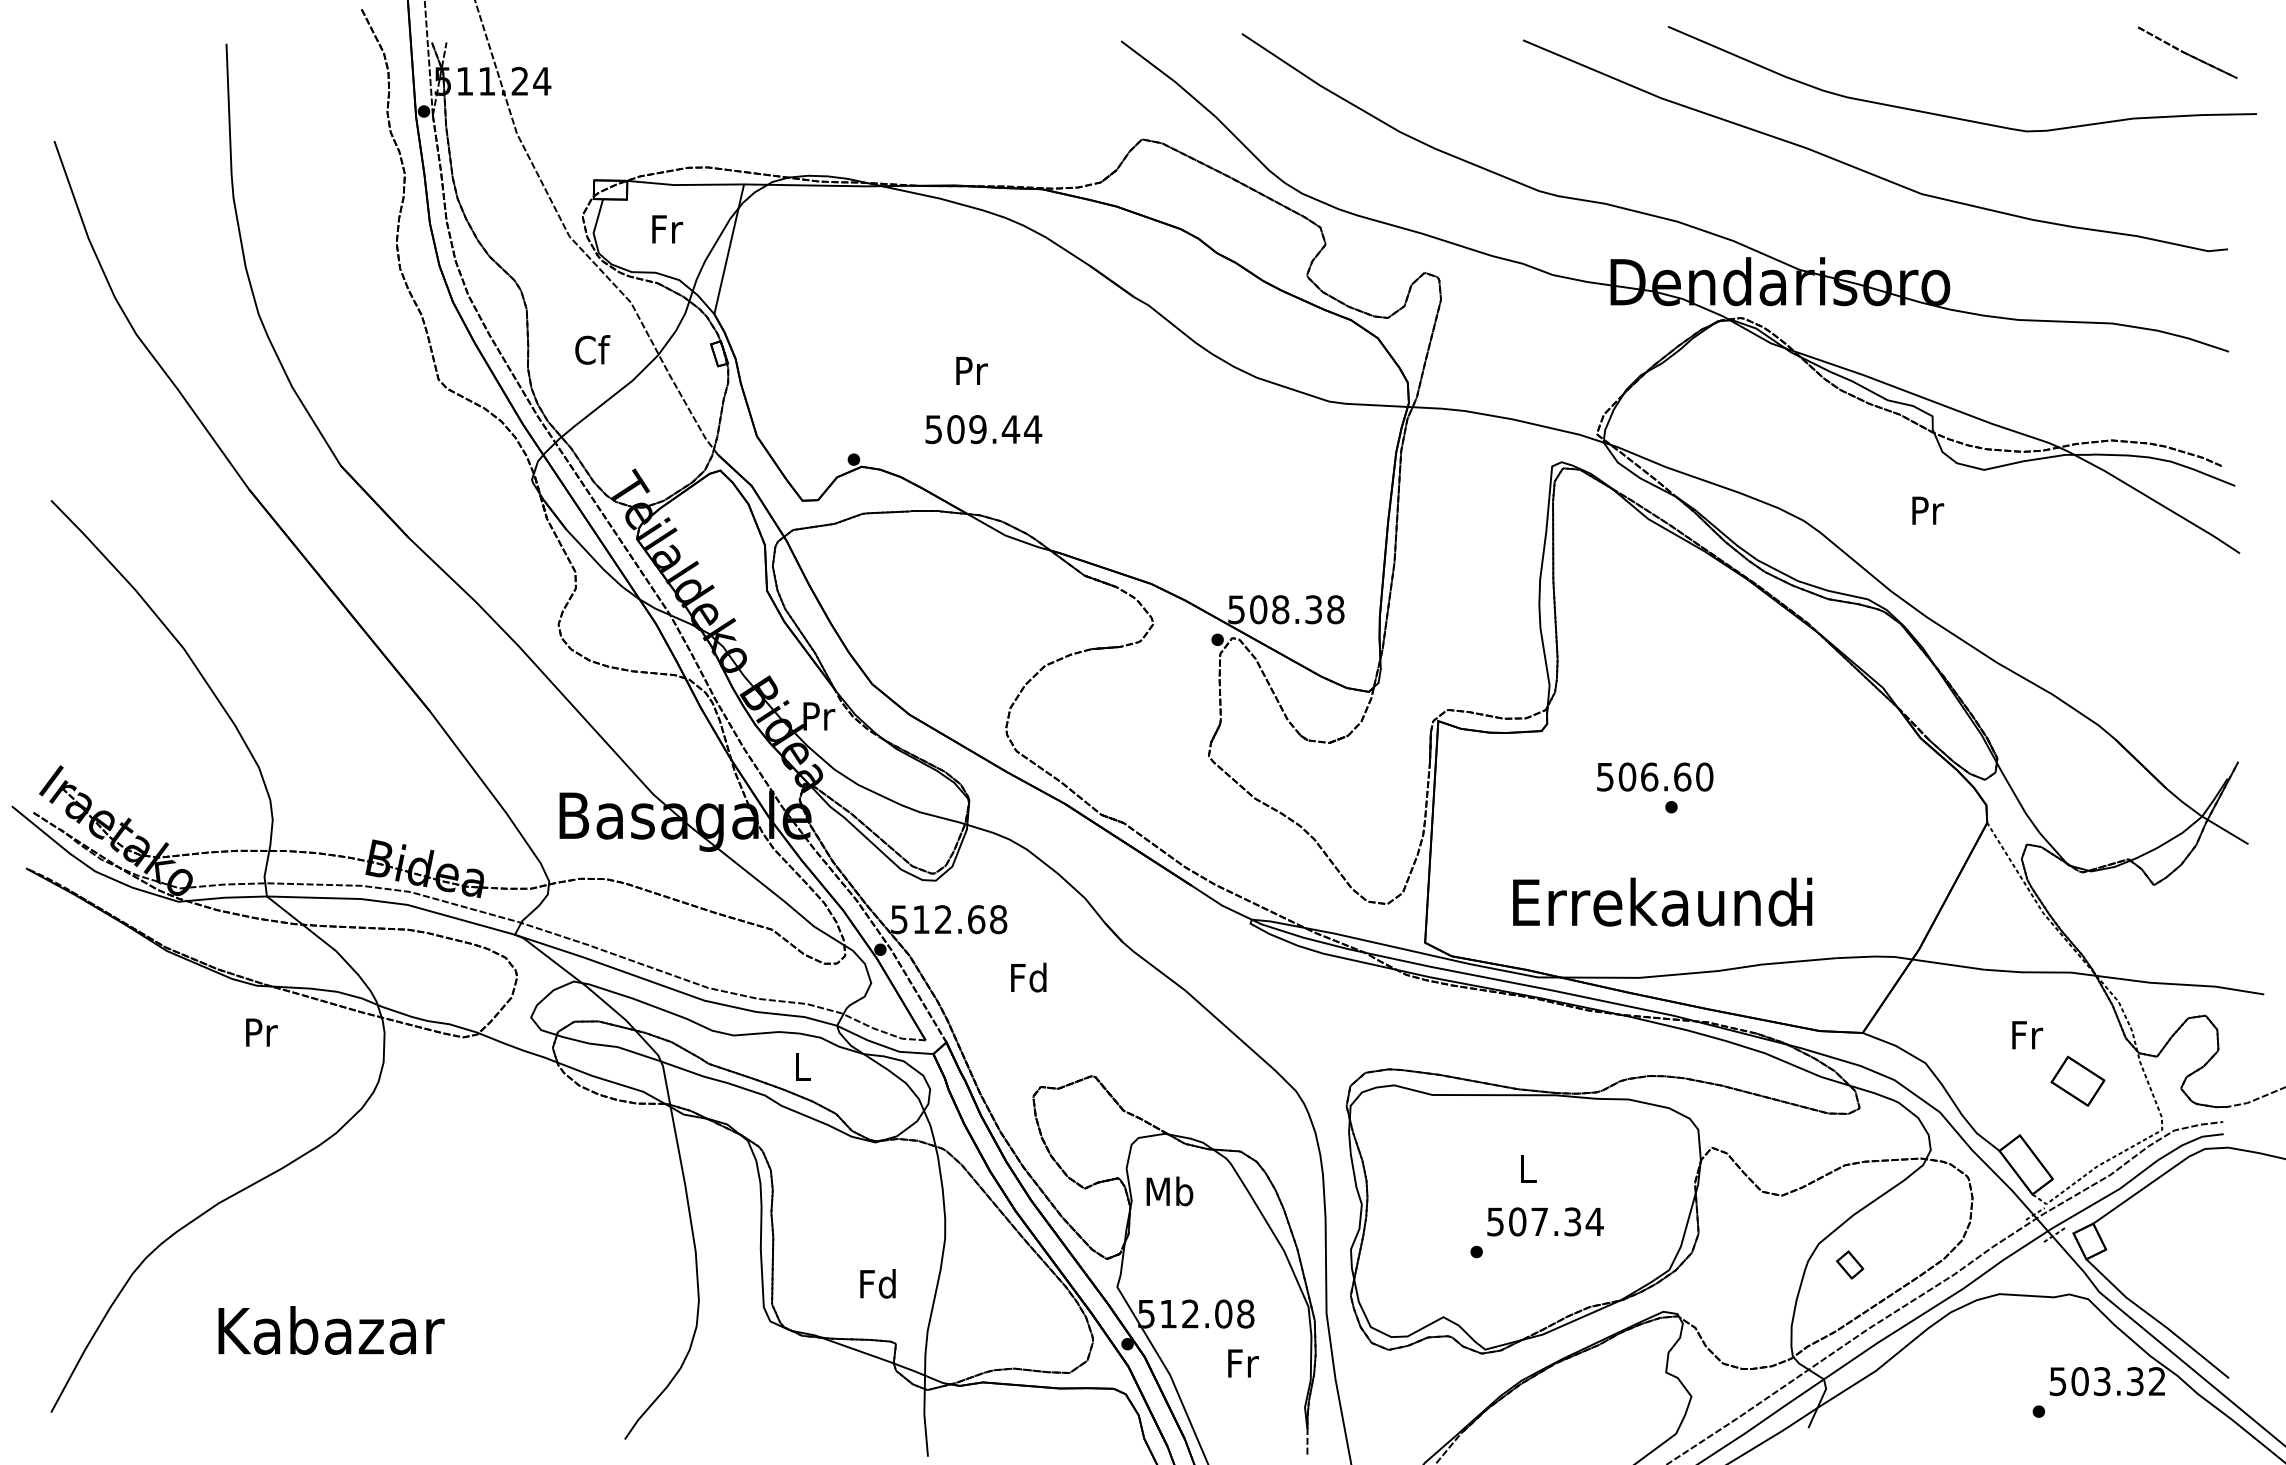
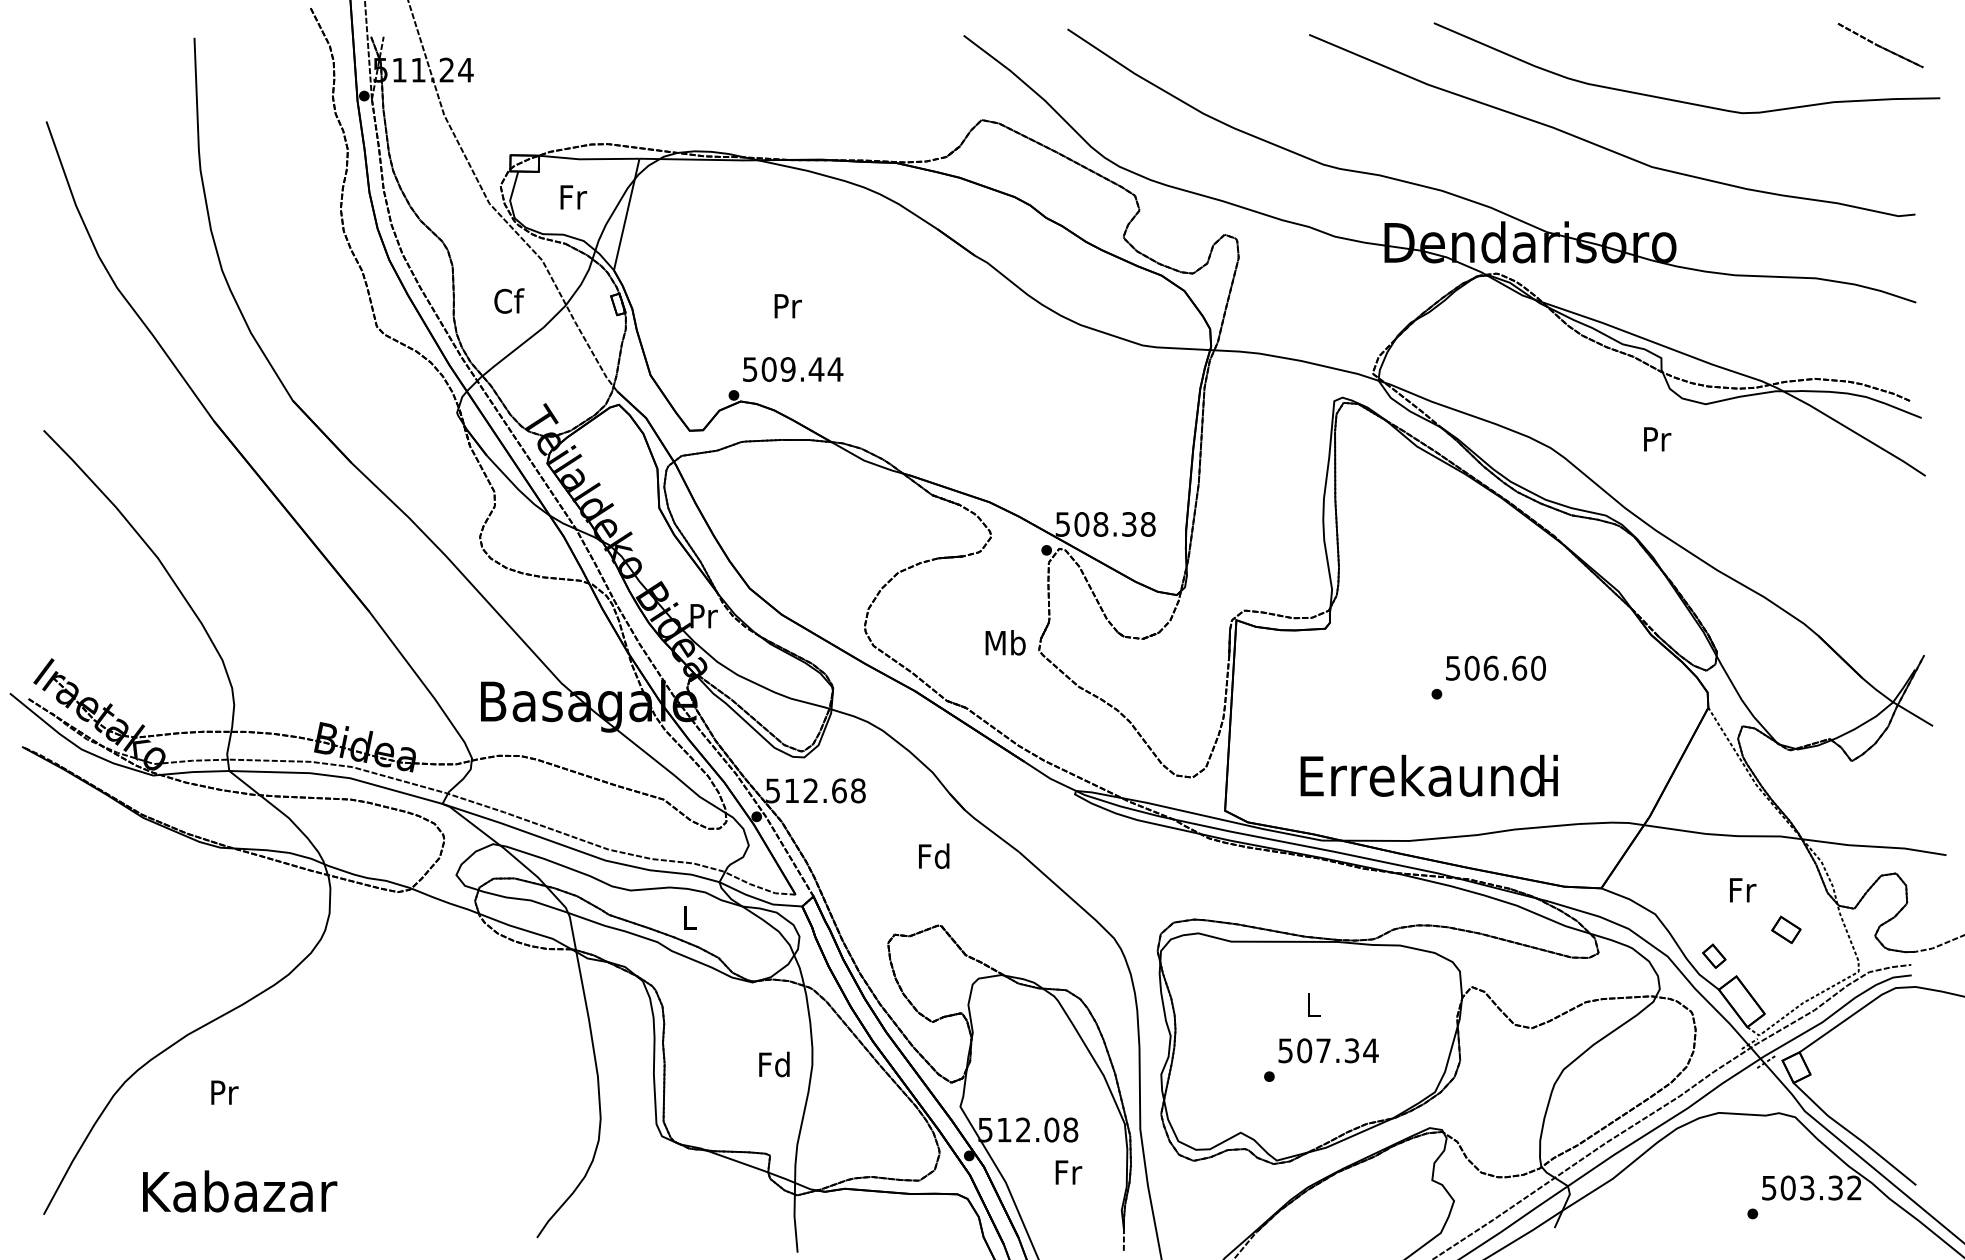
text: (971, 370) -> (787, 305), moved
text: (983, 429) -> (792, 369), moved
text: (1655, 776) -> (1496, 667), moved
text: (1028, 977) -> (933, 856), moved
text: (261, 1032) -> (224, 1092), moved
part: (2077, 1081) -> (1785, 930), size x0.62
text: (1169, 1191) -> (1005, 642), moved
part: (1850, 1264) -> (1714, 955), moved
text: (877, 1283) -> (773, 1064), moved
text: (331, 1330) -> (240, 1191), moved

